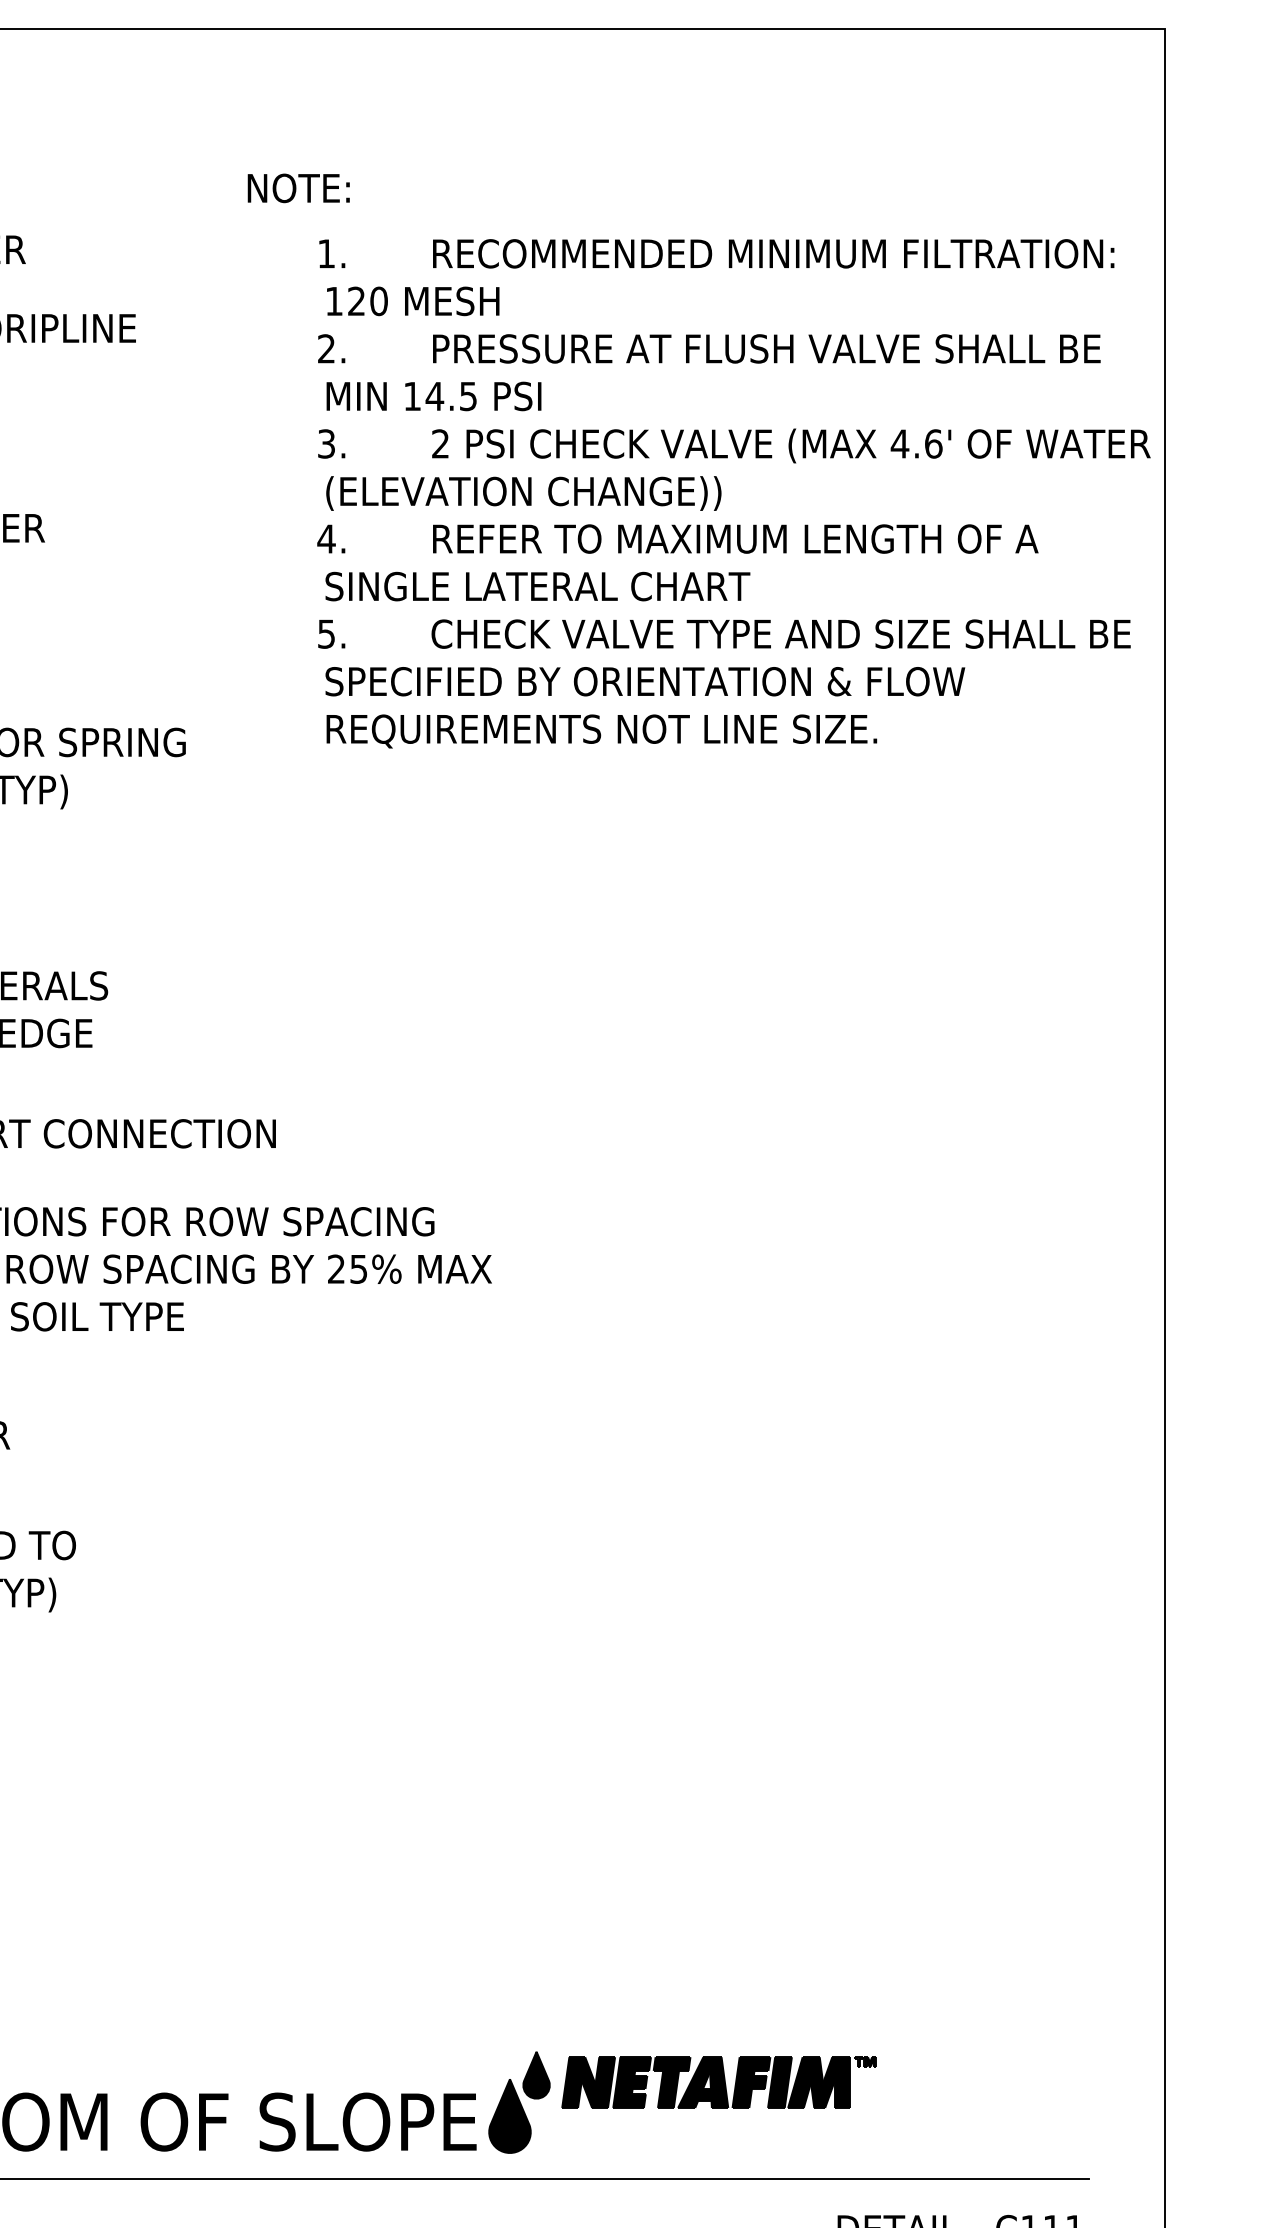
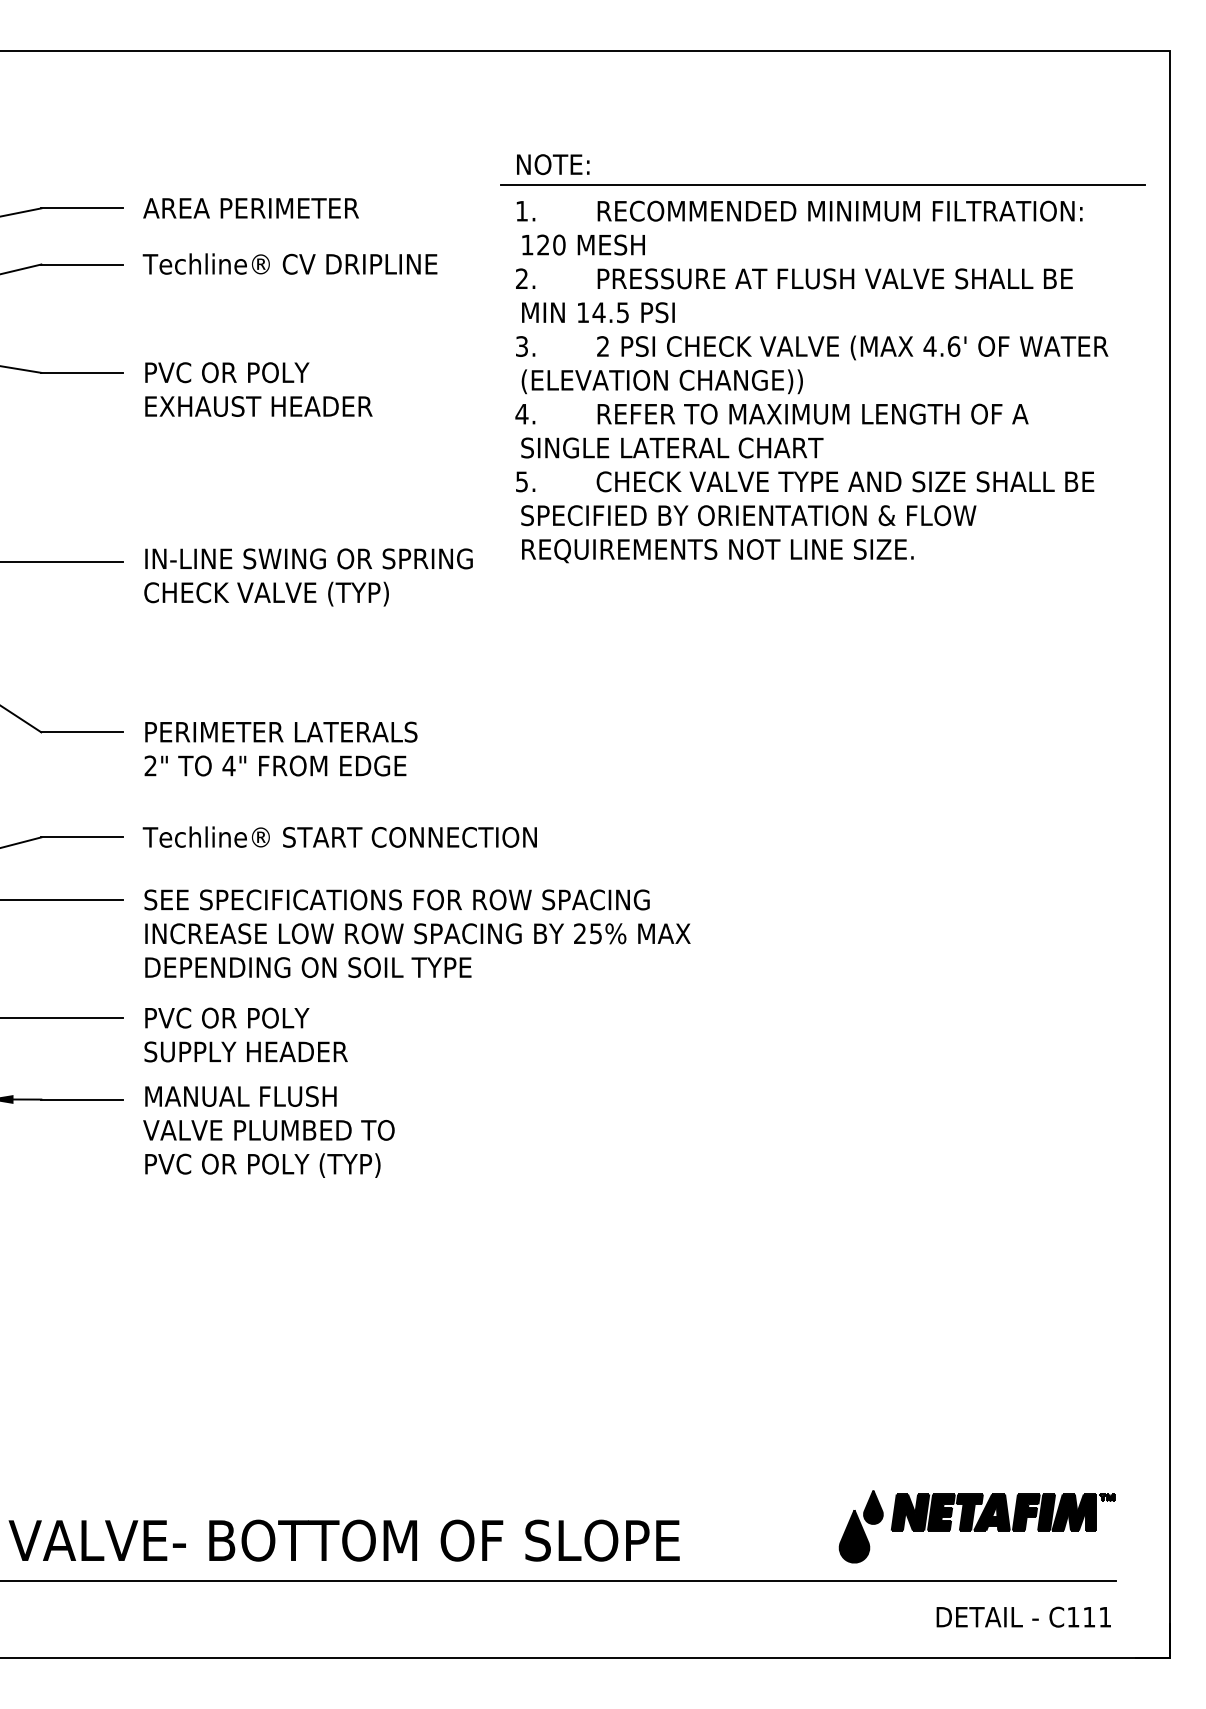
line: (677, 217) -> (822, 185), added
text: (733, 493) -> (811, 381), moved
part: (681, 2102) -> (976, 1526), moved

